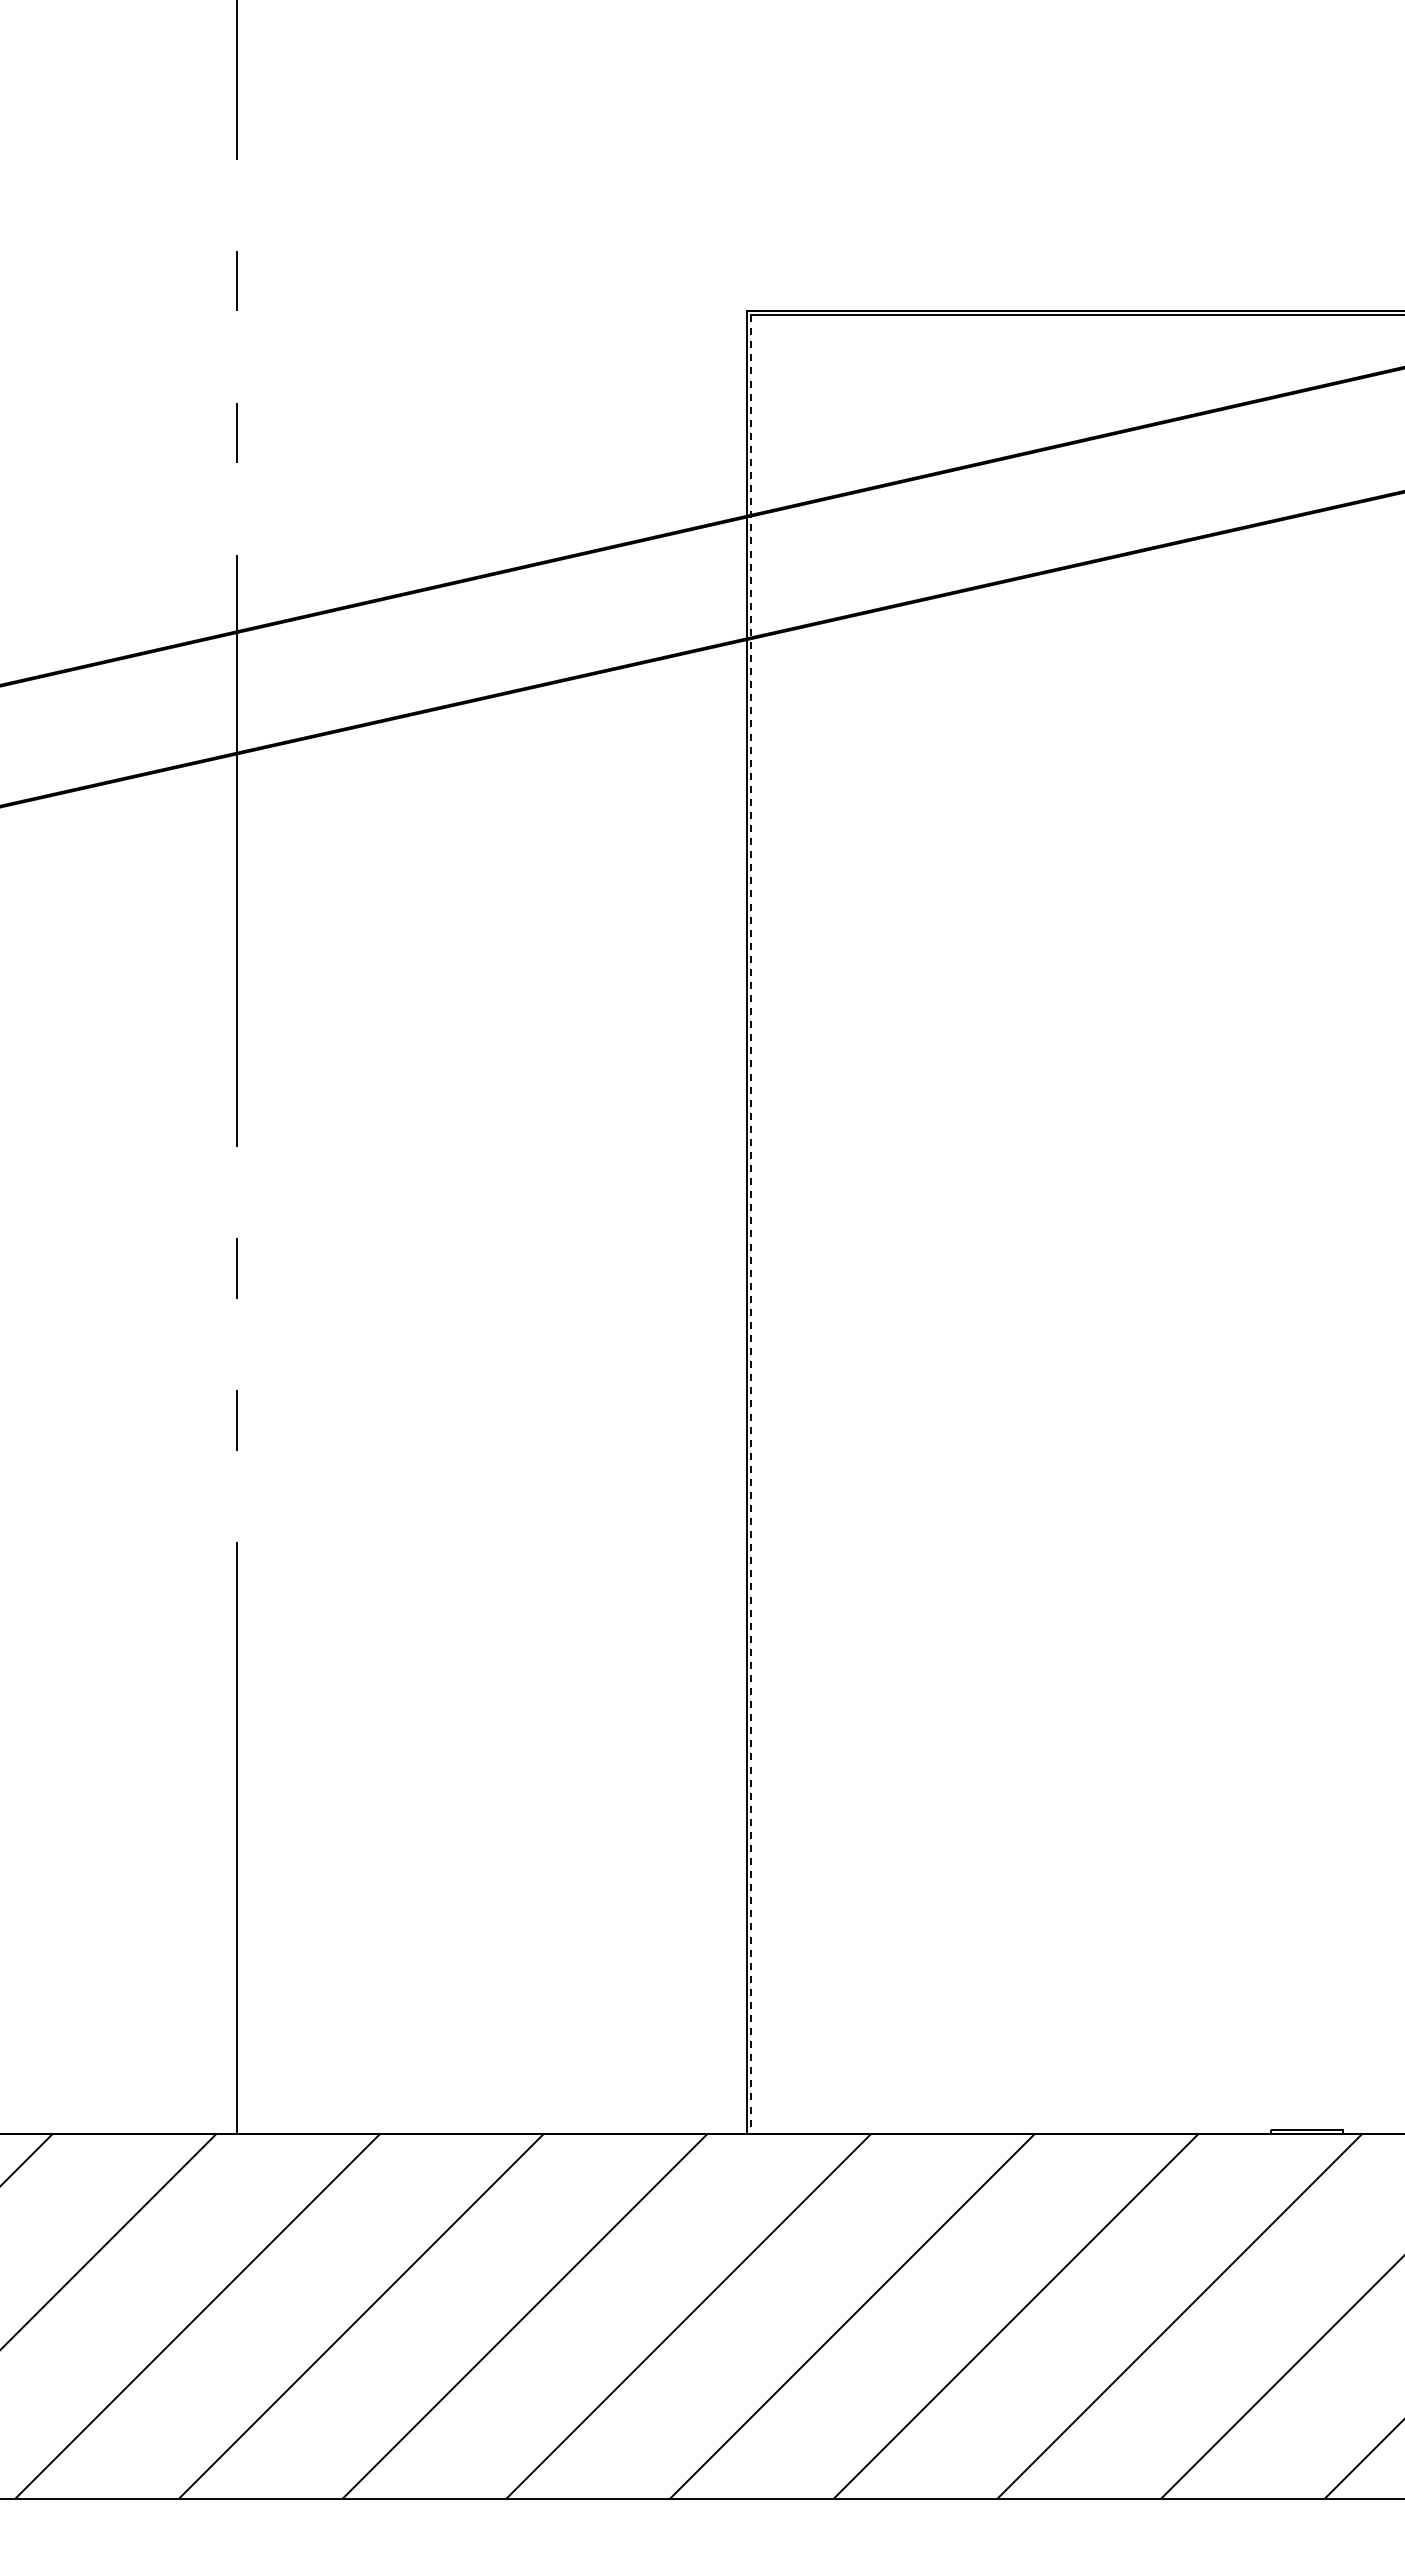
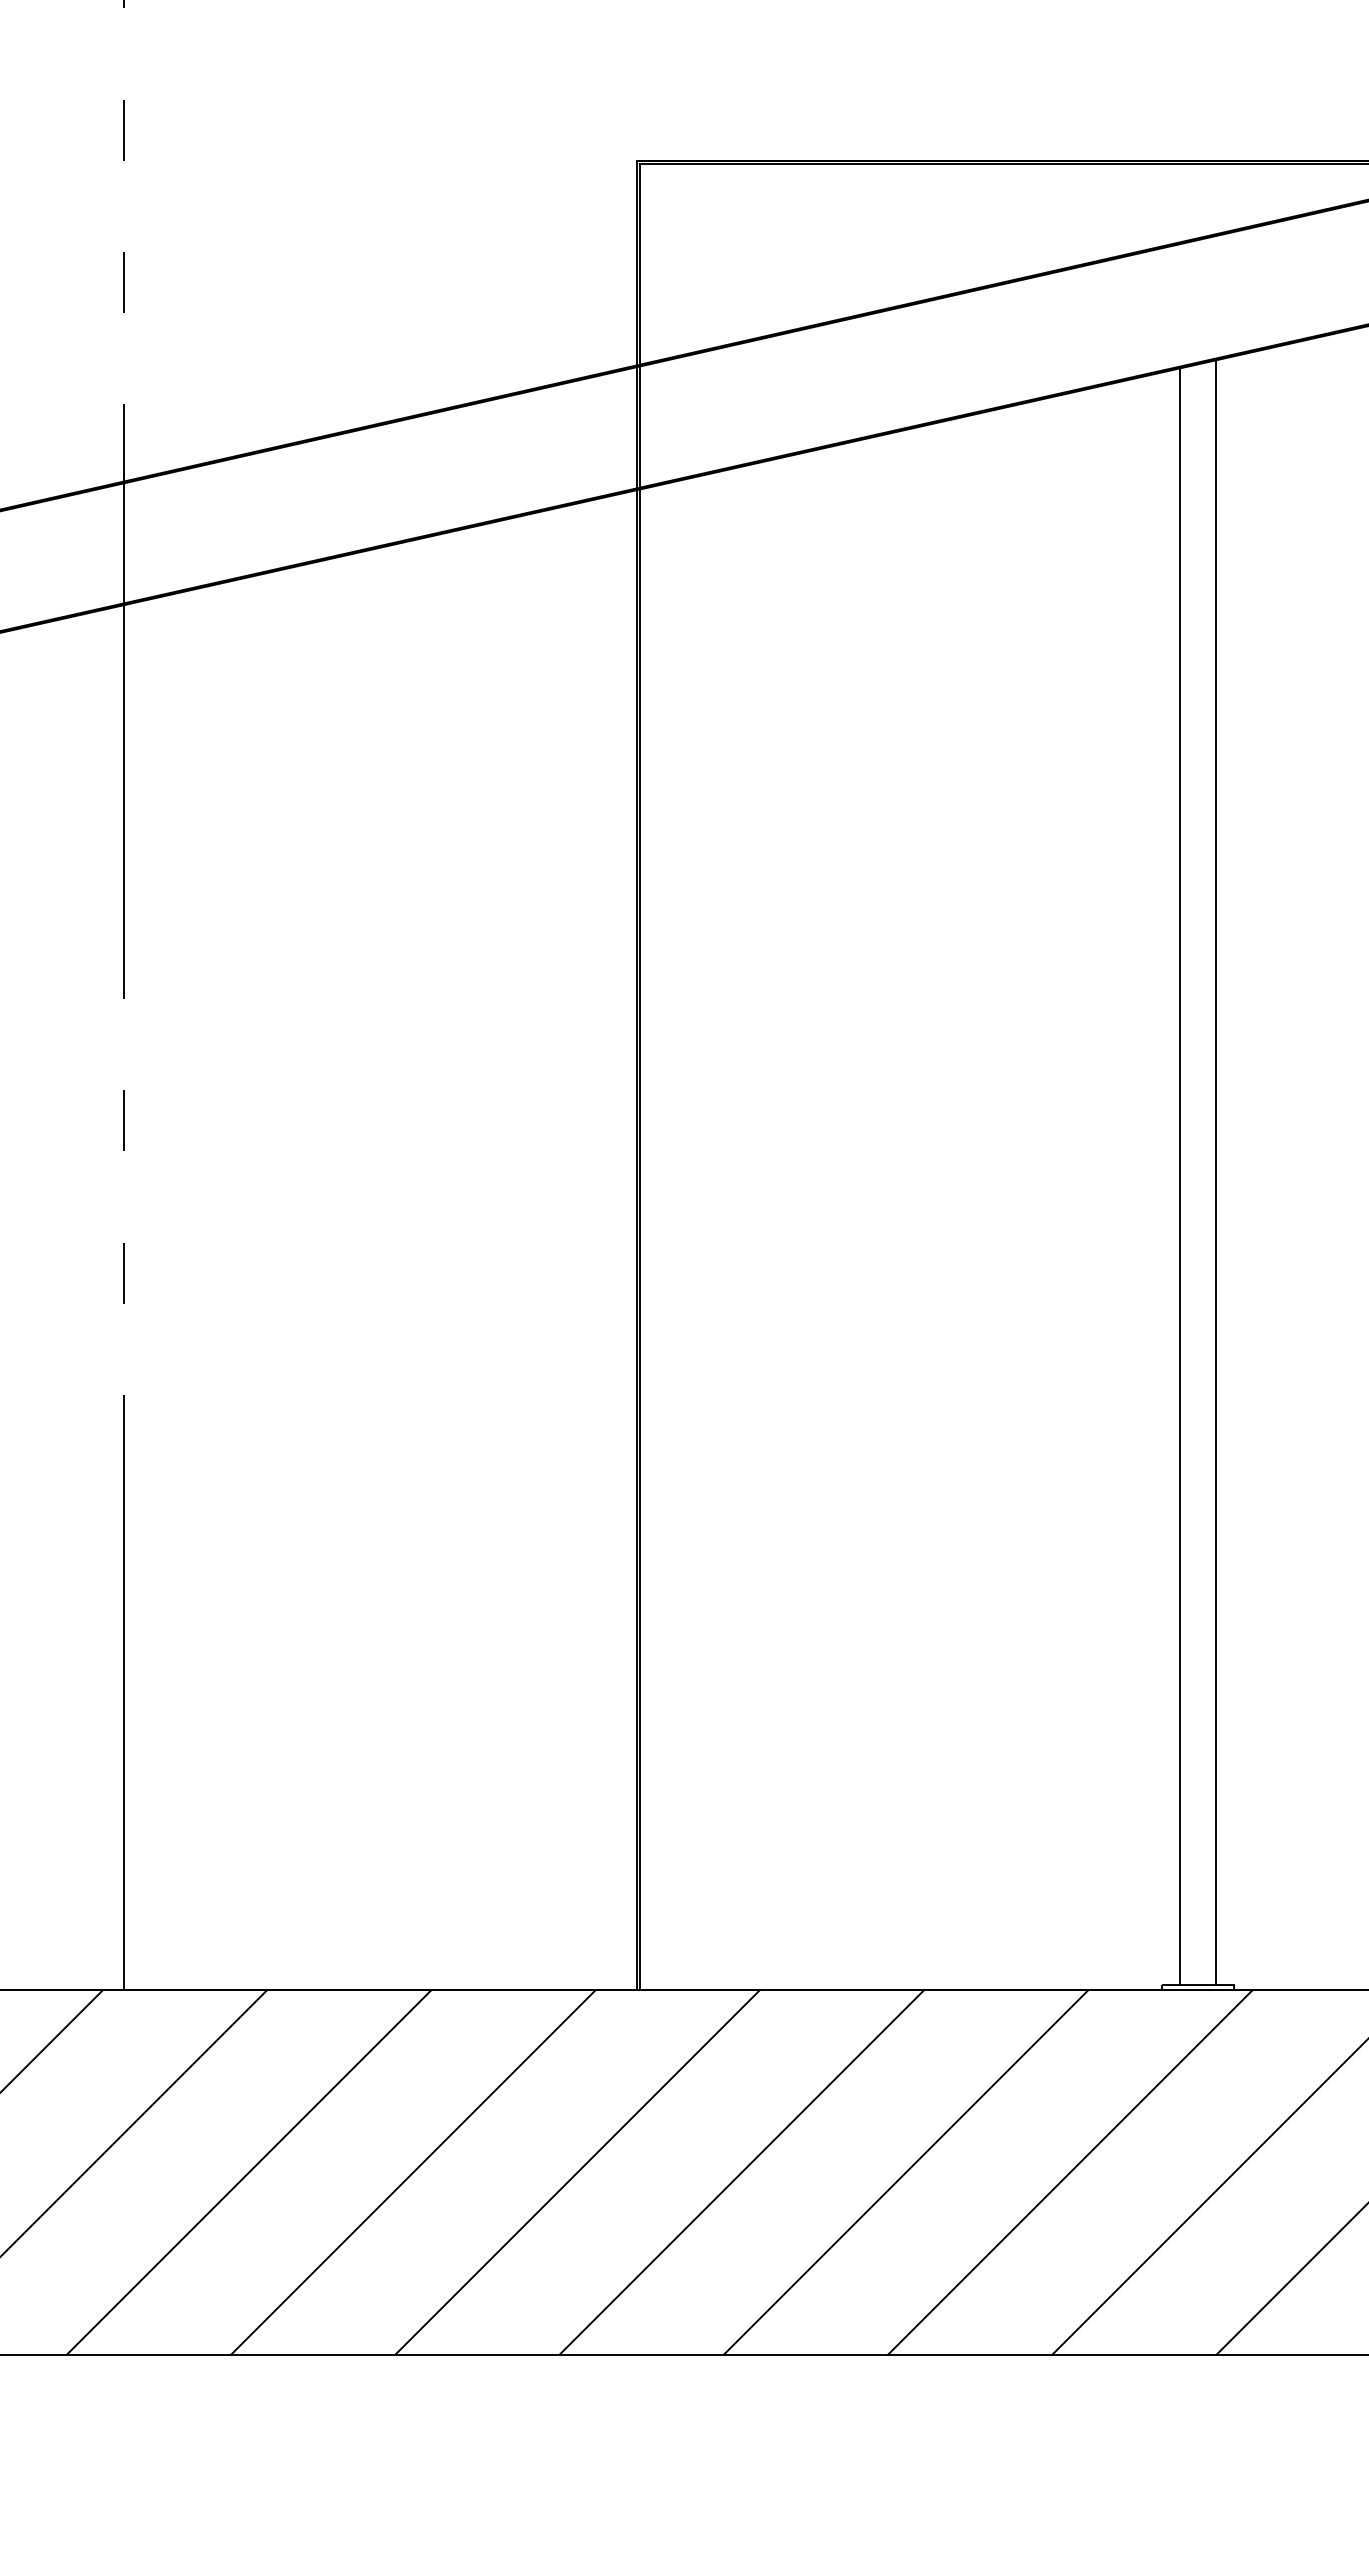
line: (751, 1224) -> (640, 1076), dashed -> solid
line: (1325, 1319) -> (1216, 1172), added
line: (1288, 1323) -> (1179, 1176), added

